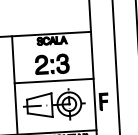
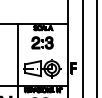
line: (54, 81) -> (43, 53), removed

